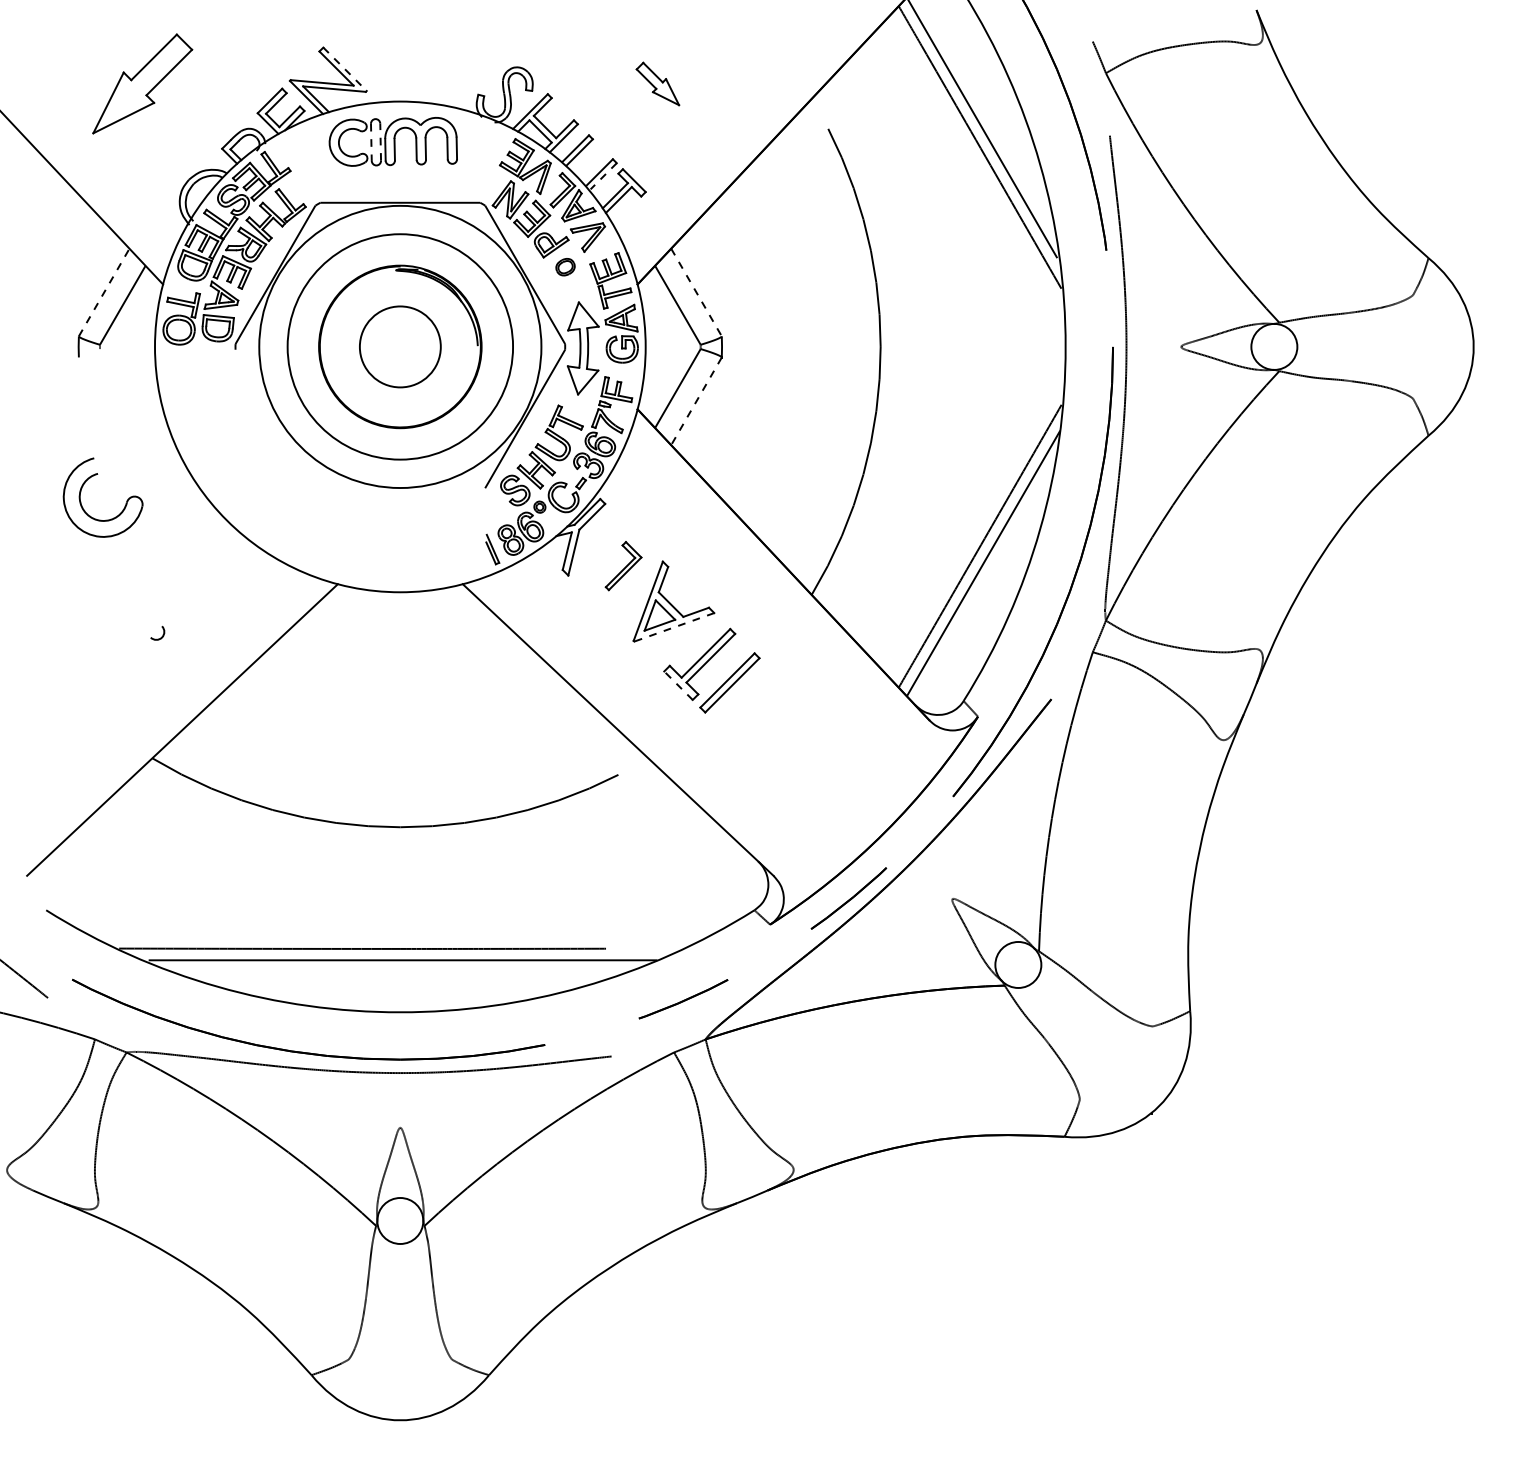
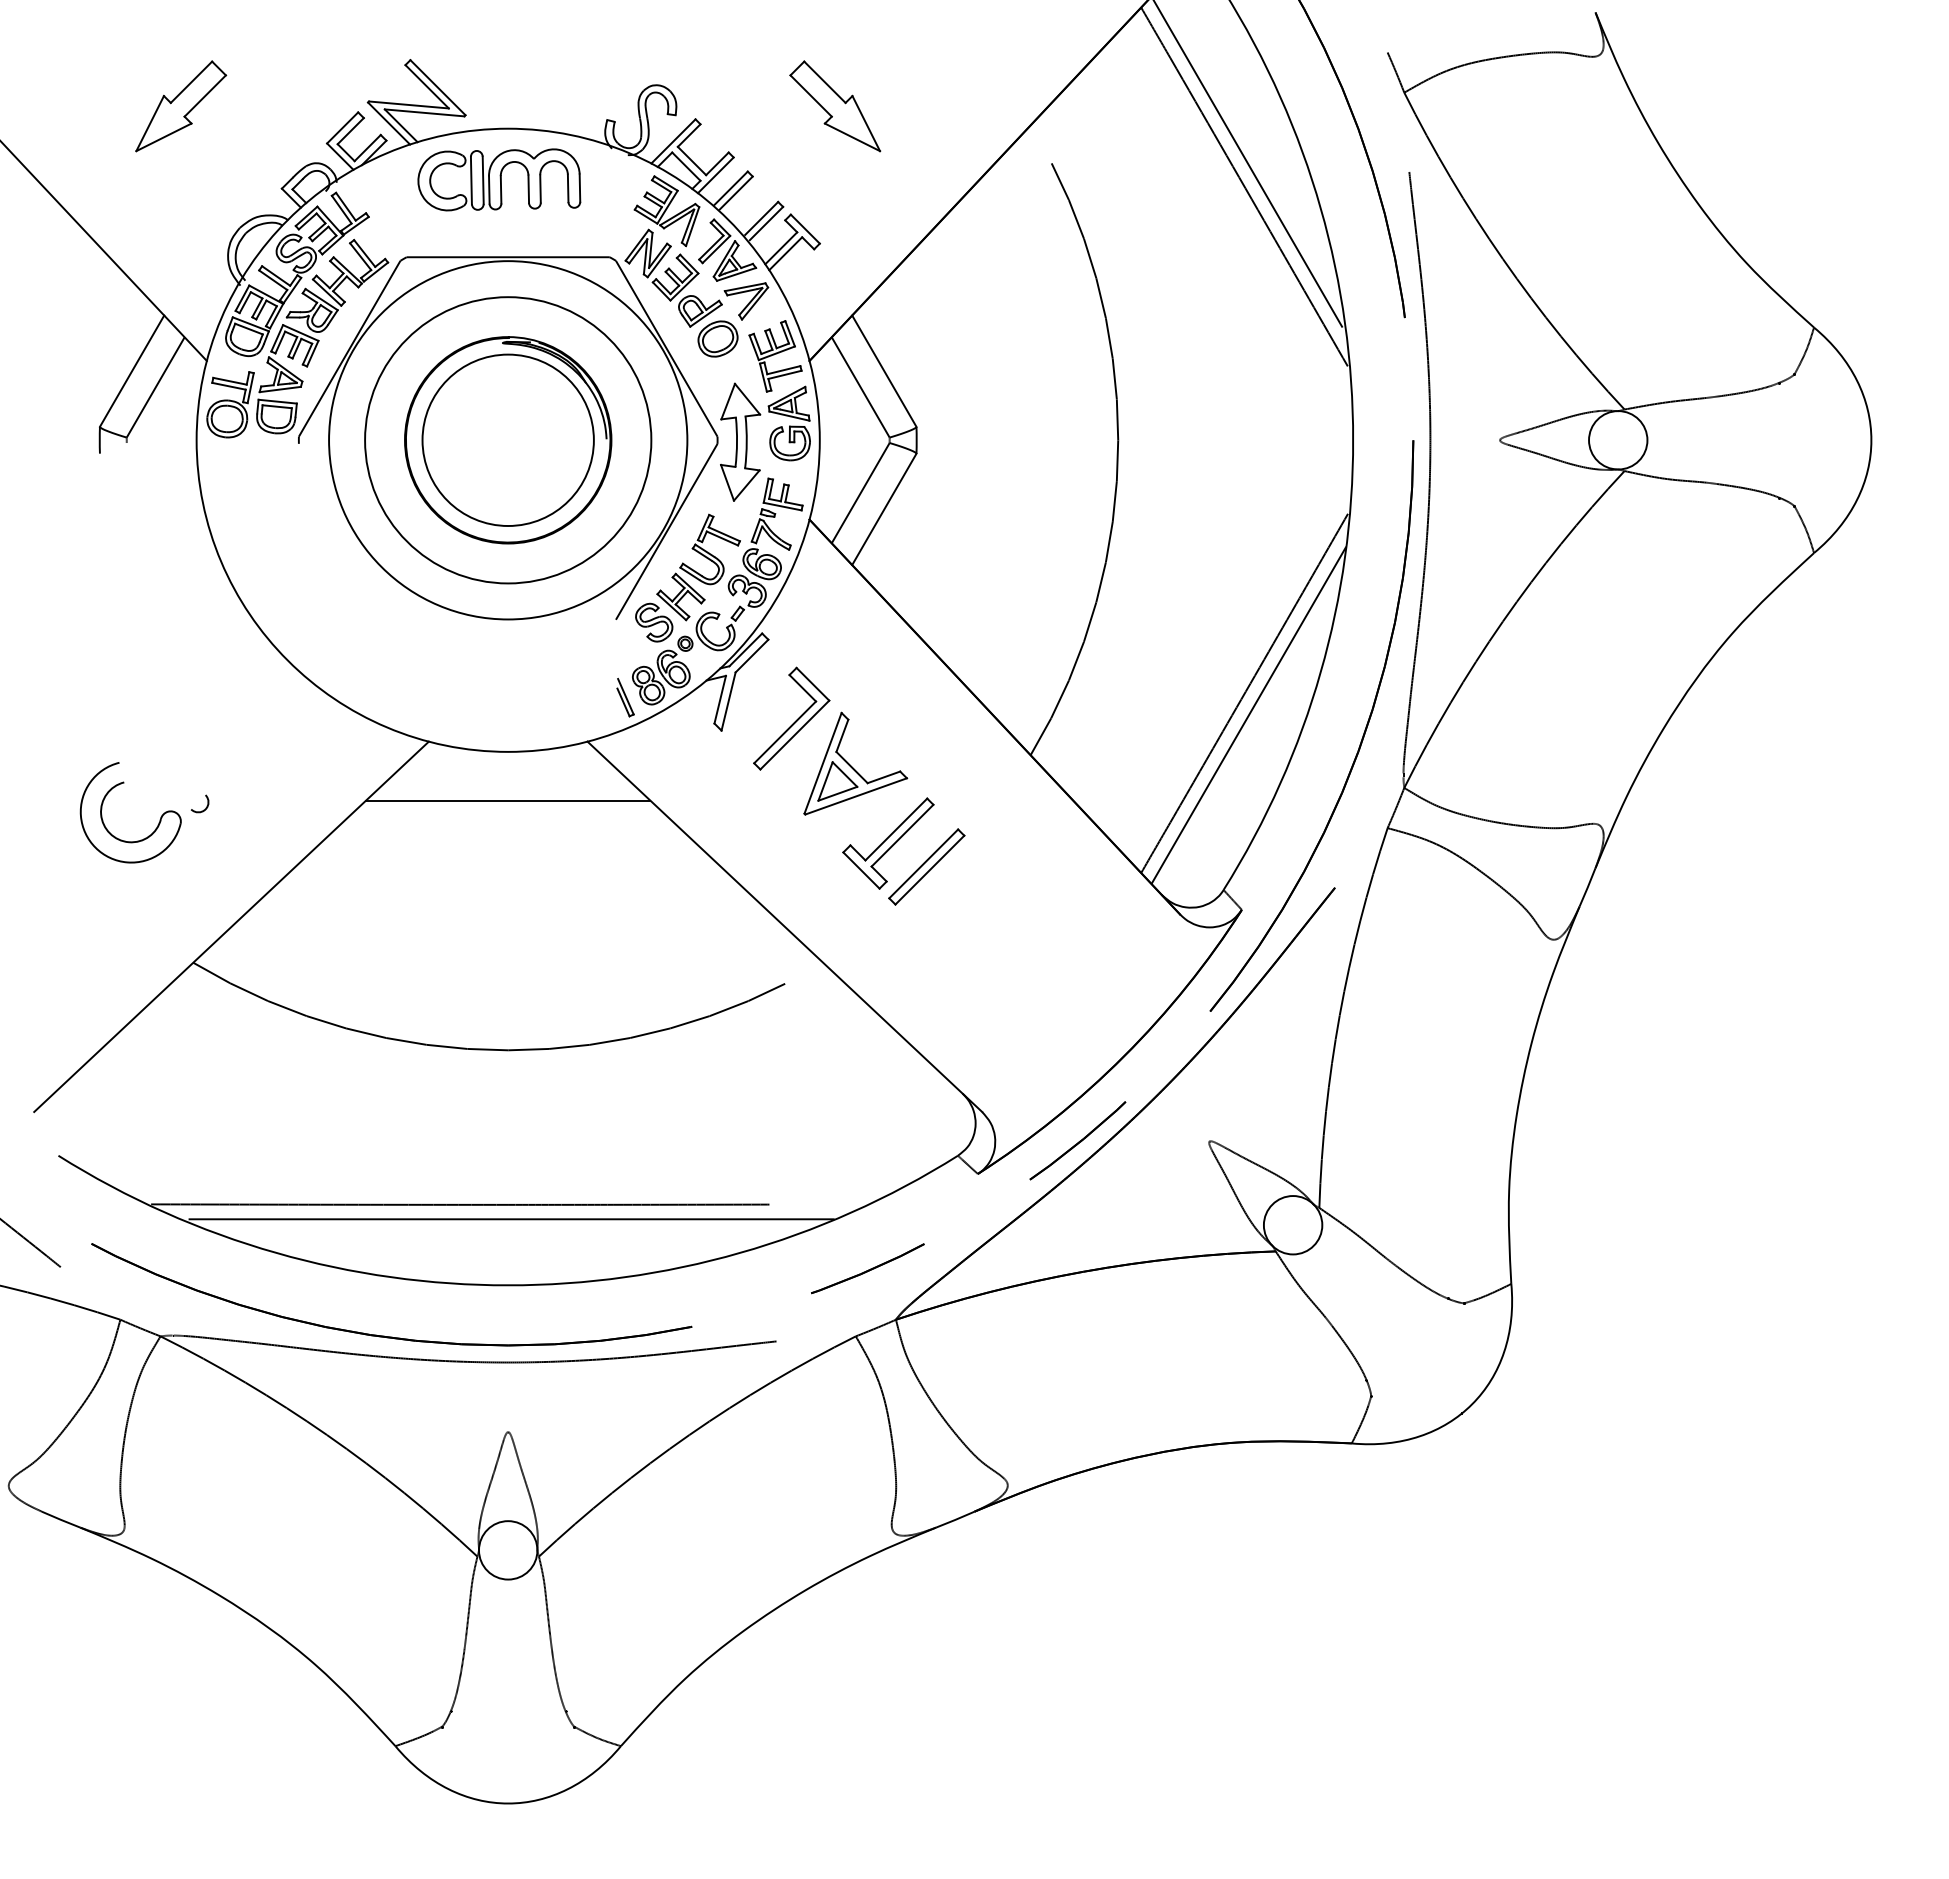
line: (344, 69) -> (437, 87), dashed -> solid
part: (143, 84) -> (181, 106), size x0.71
part: (658, 84) -> (835, 106), size x1.67
line: (371, 142) -> (471, 180), dashed -> solid
line: (380, 142) -> (483, 180), dashed -> solid
line: (603, 176) -> (766, 223), dashed -> solid
part: (565, 266) -> (717, 338), size x1.67
line: (104, 291) -> (132, 370), dashed -> solid
line: (696, 292) -> (884, 371), dashed -> solid
circle: (399, 347) -> (507, 440), size x1.67
line: (696, 401) -> (884, 509), dashed -> solid
part: (84, 510) -> (107, 828), moved
part: (623, 565) -> (791, 718), size x1.67
line: (674, 627) -> (856, 796), dashed -> solid
line: (400, 630) -> (508, 800), added
line: (678, 685) -> (861, 870), dashed -> solid

